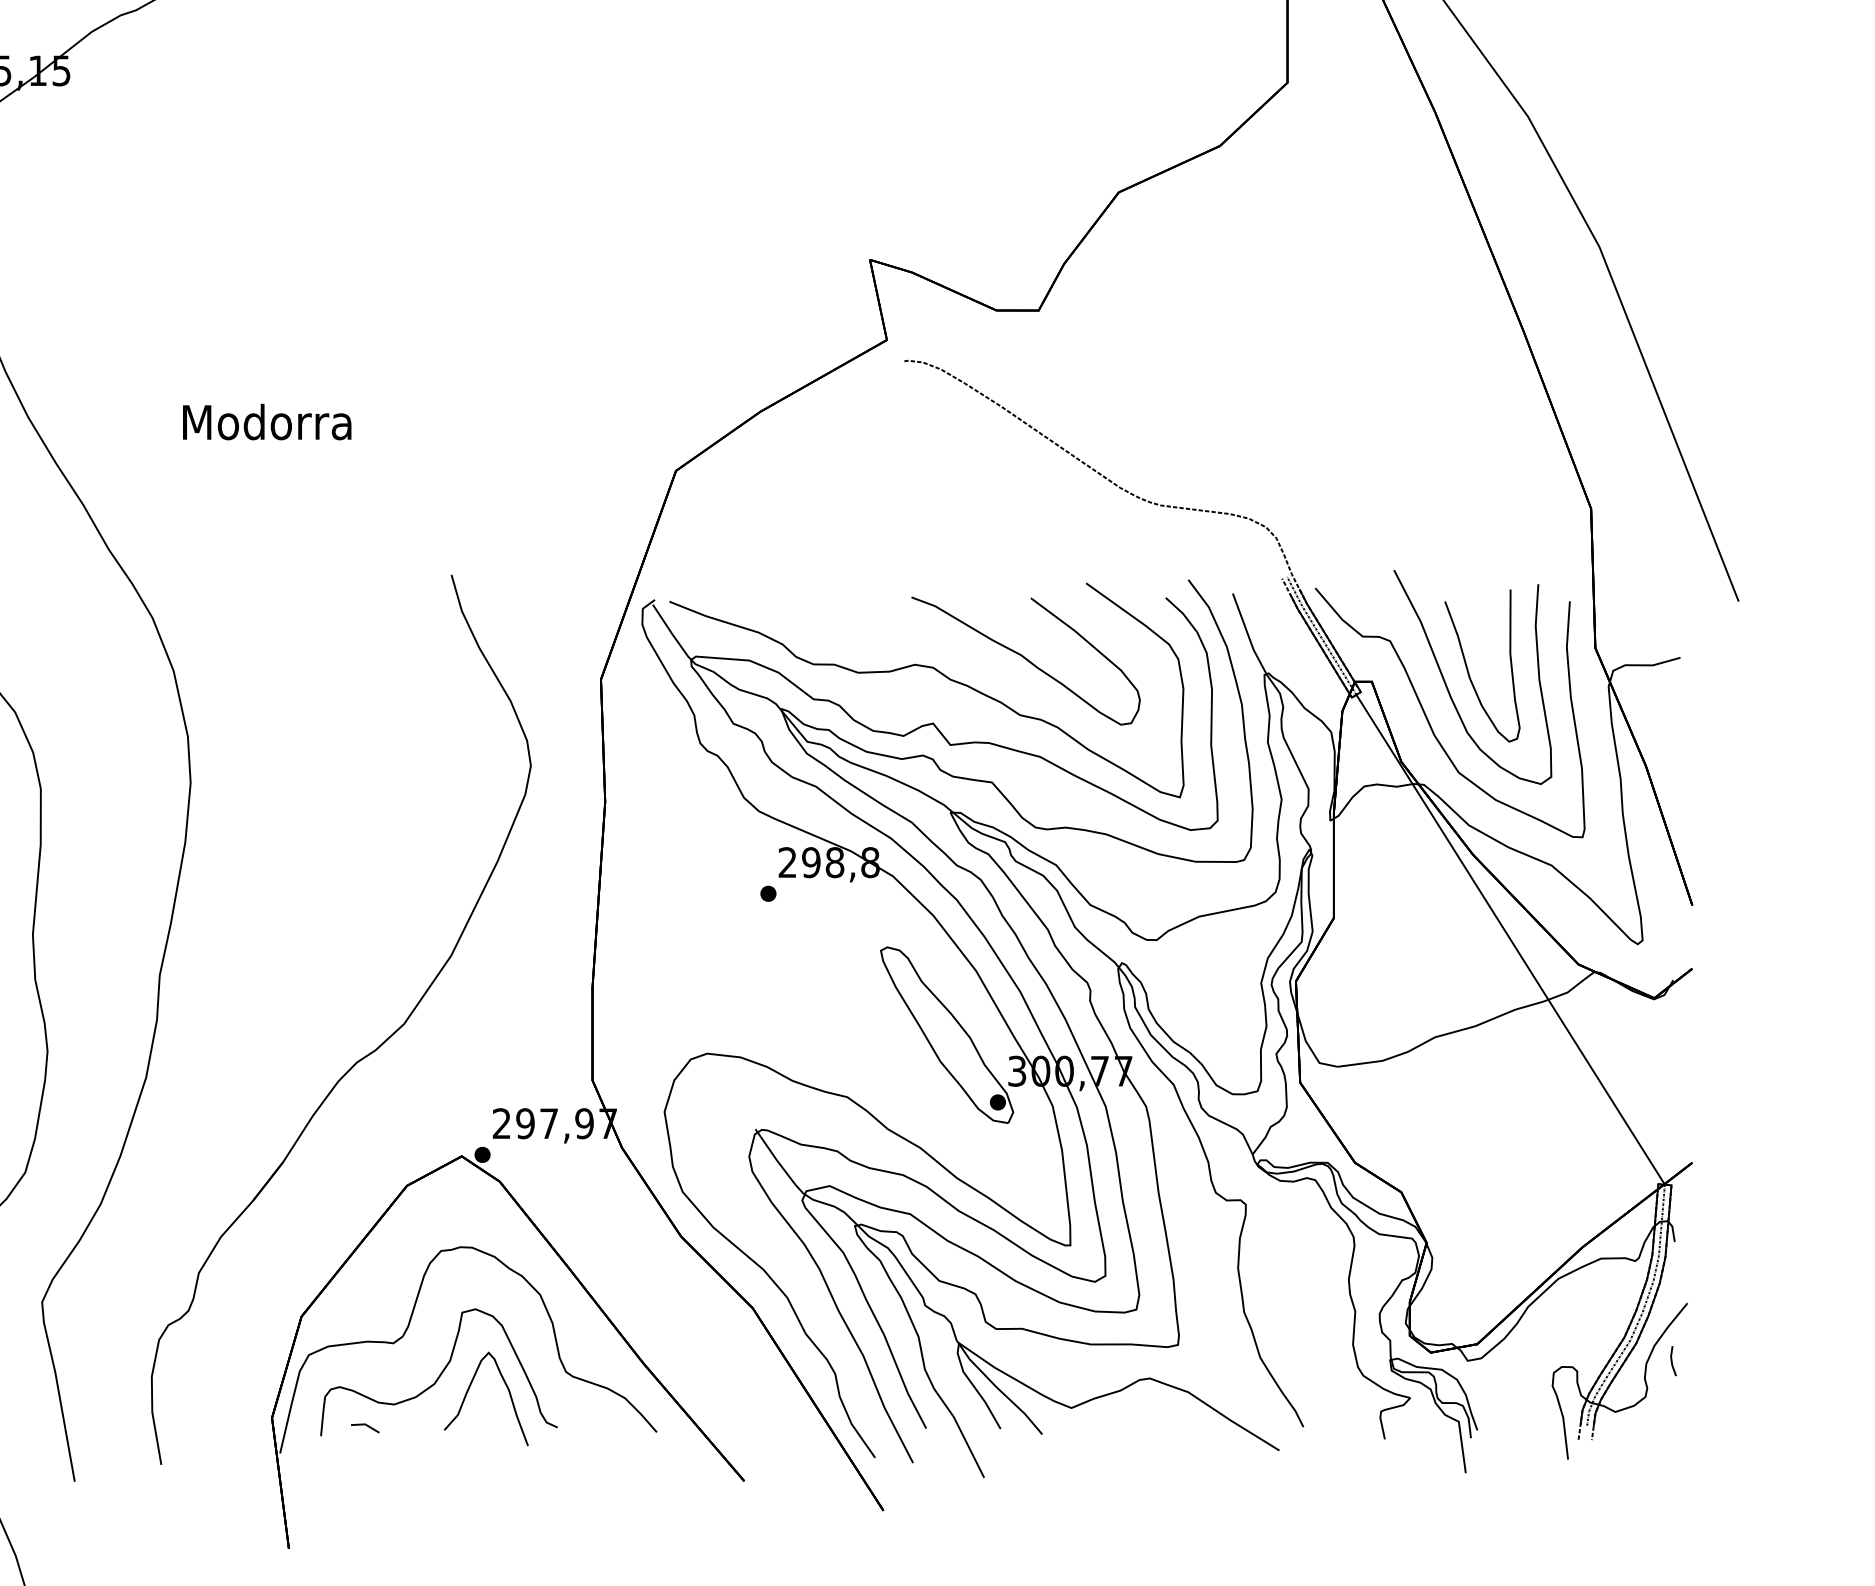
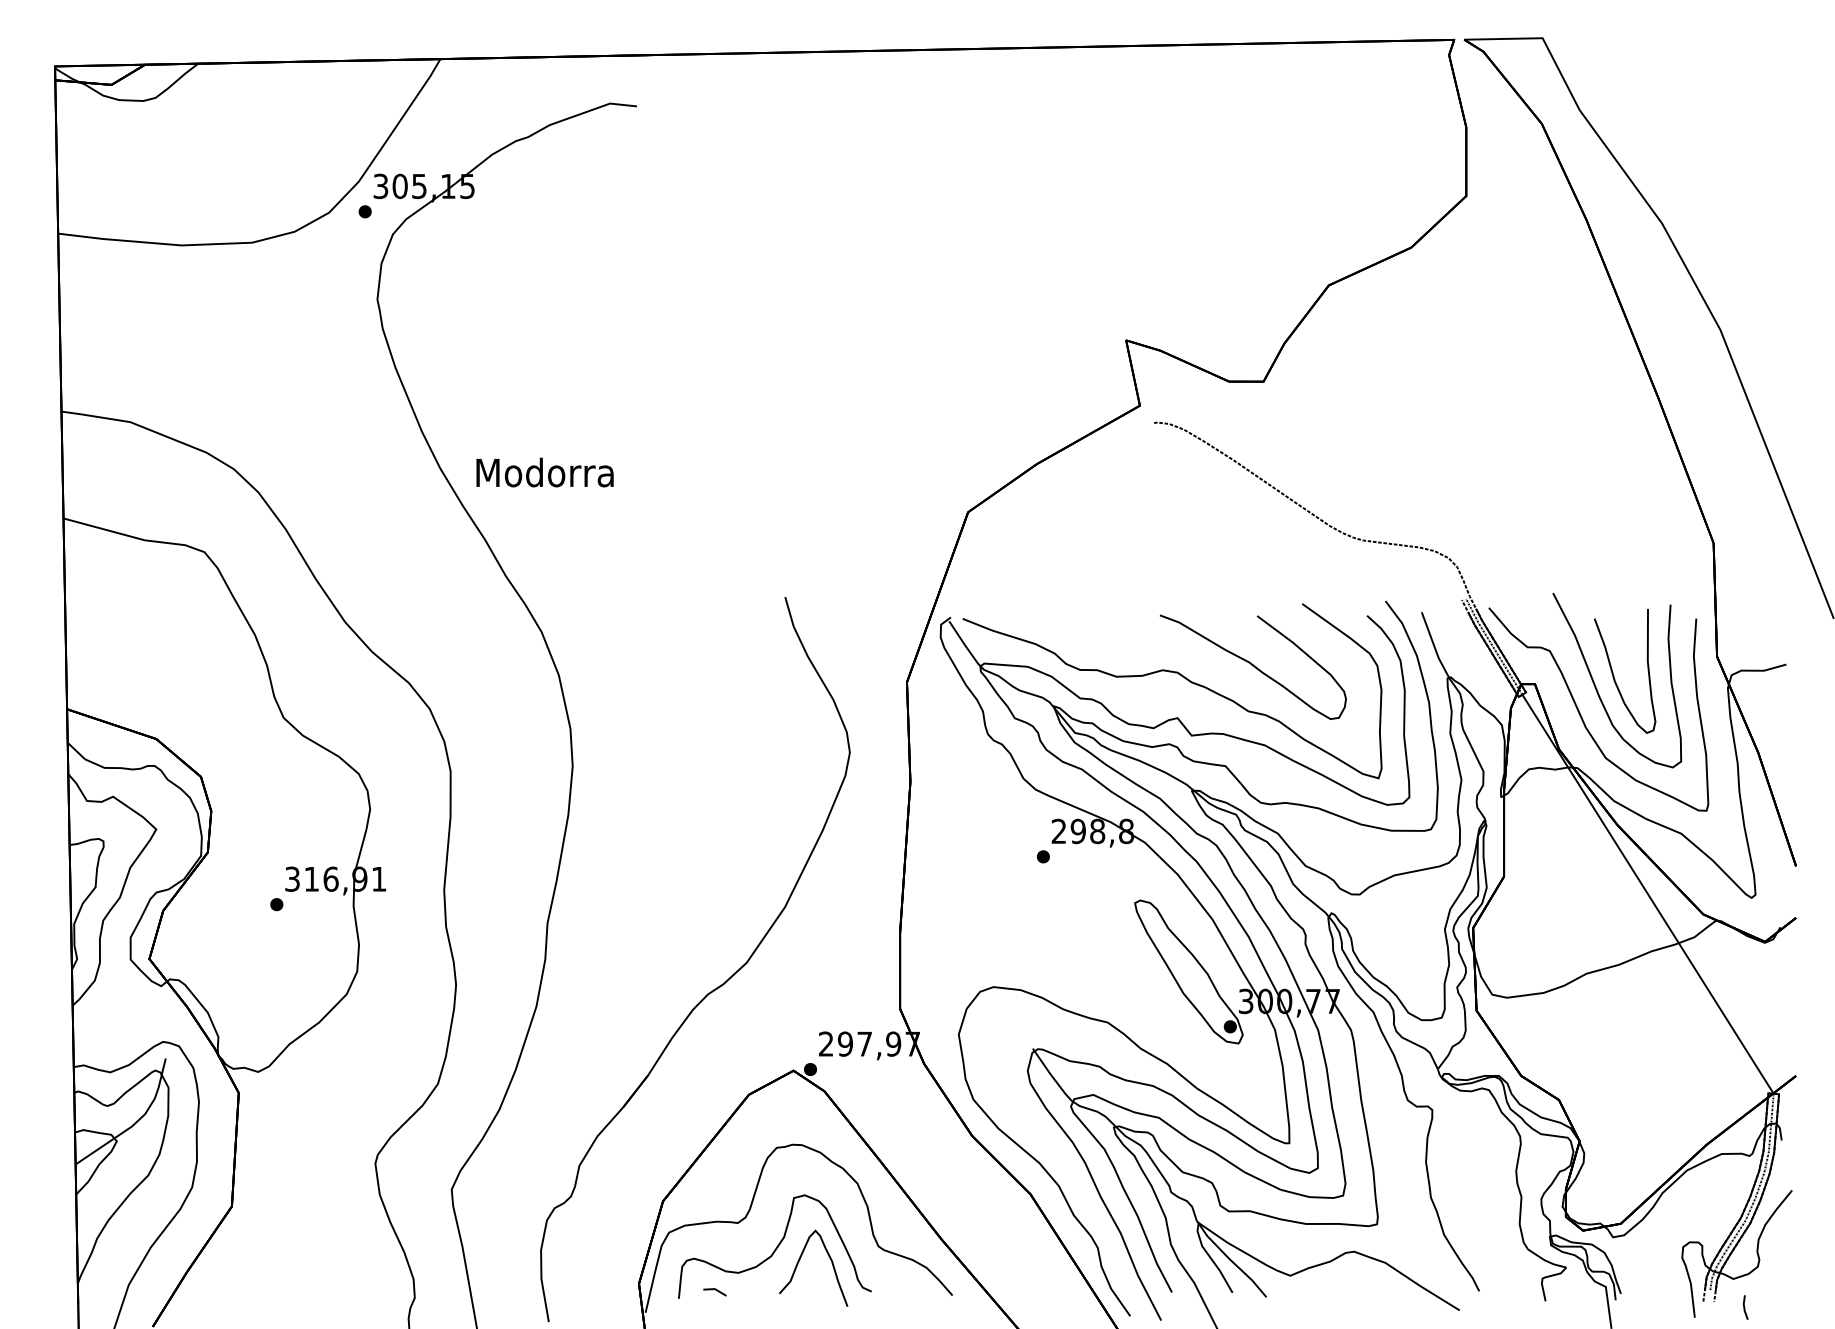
text: (266, 422) -> (544, 472), moved
line: (1673, 1361) -> (1745, 1307), moved

